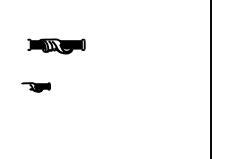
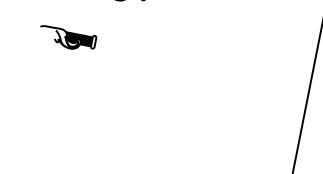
part: (35, 87) -> (66, 39), size x1.43

